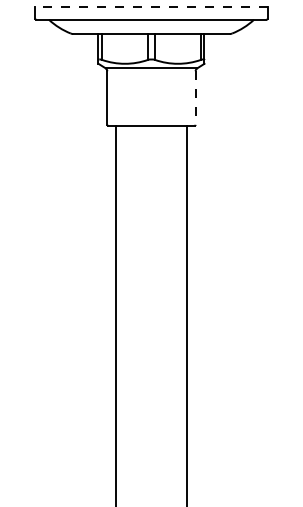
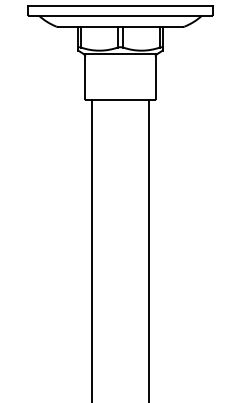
line: (151, 7) -> (120, 5), dashed -> solid
line: (195, 98) -> (155, 78), dashed -> solid

